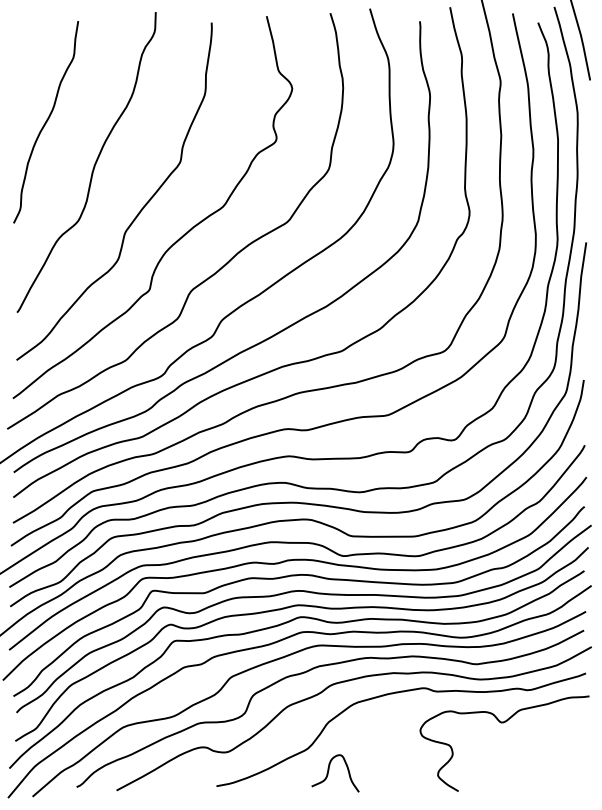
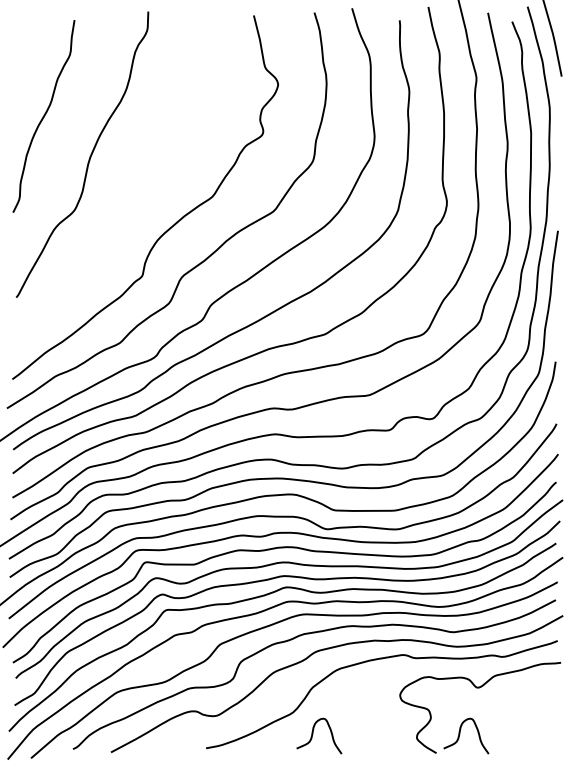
curve: (138, 212) -> (131, 202), removed
curve: (483, 771) -> (460, 734), added

